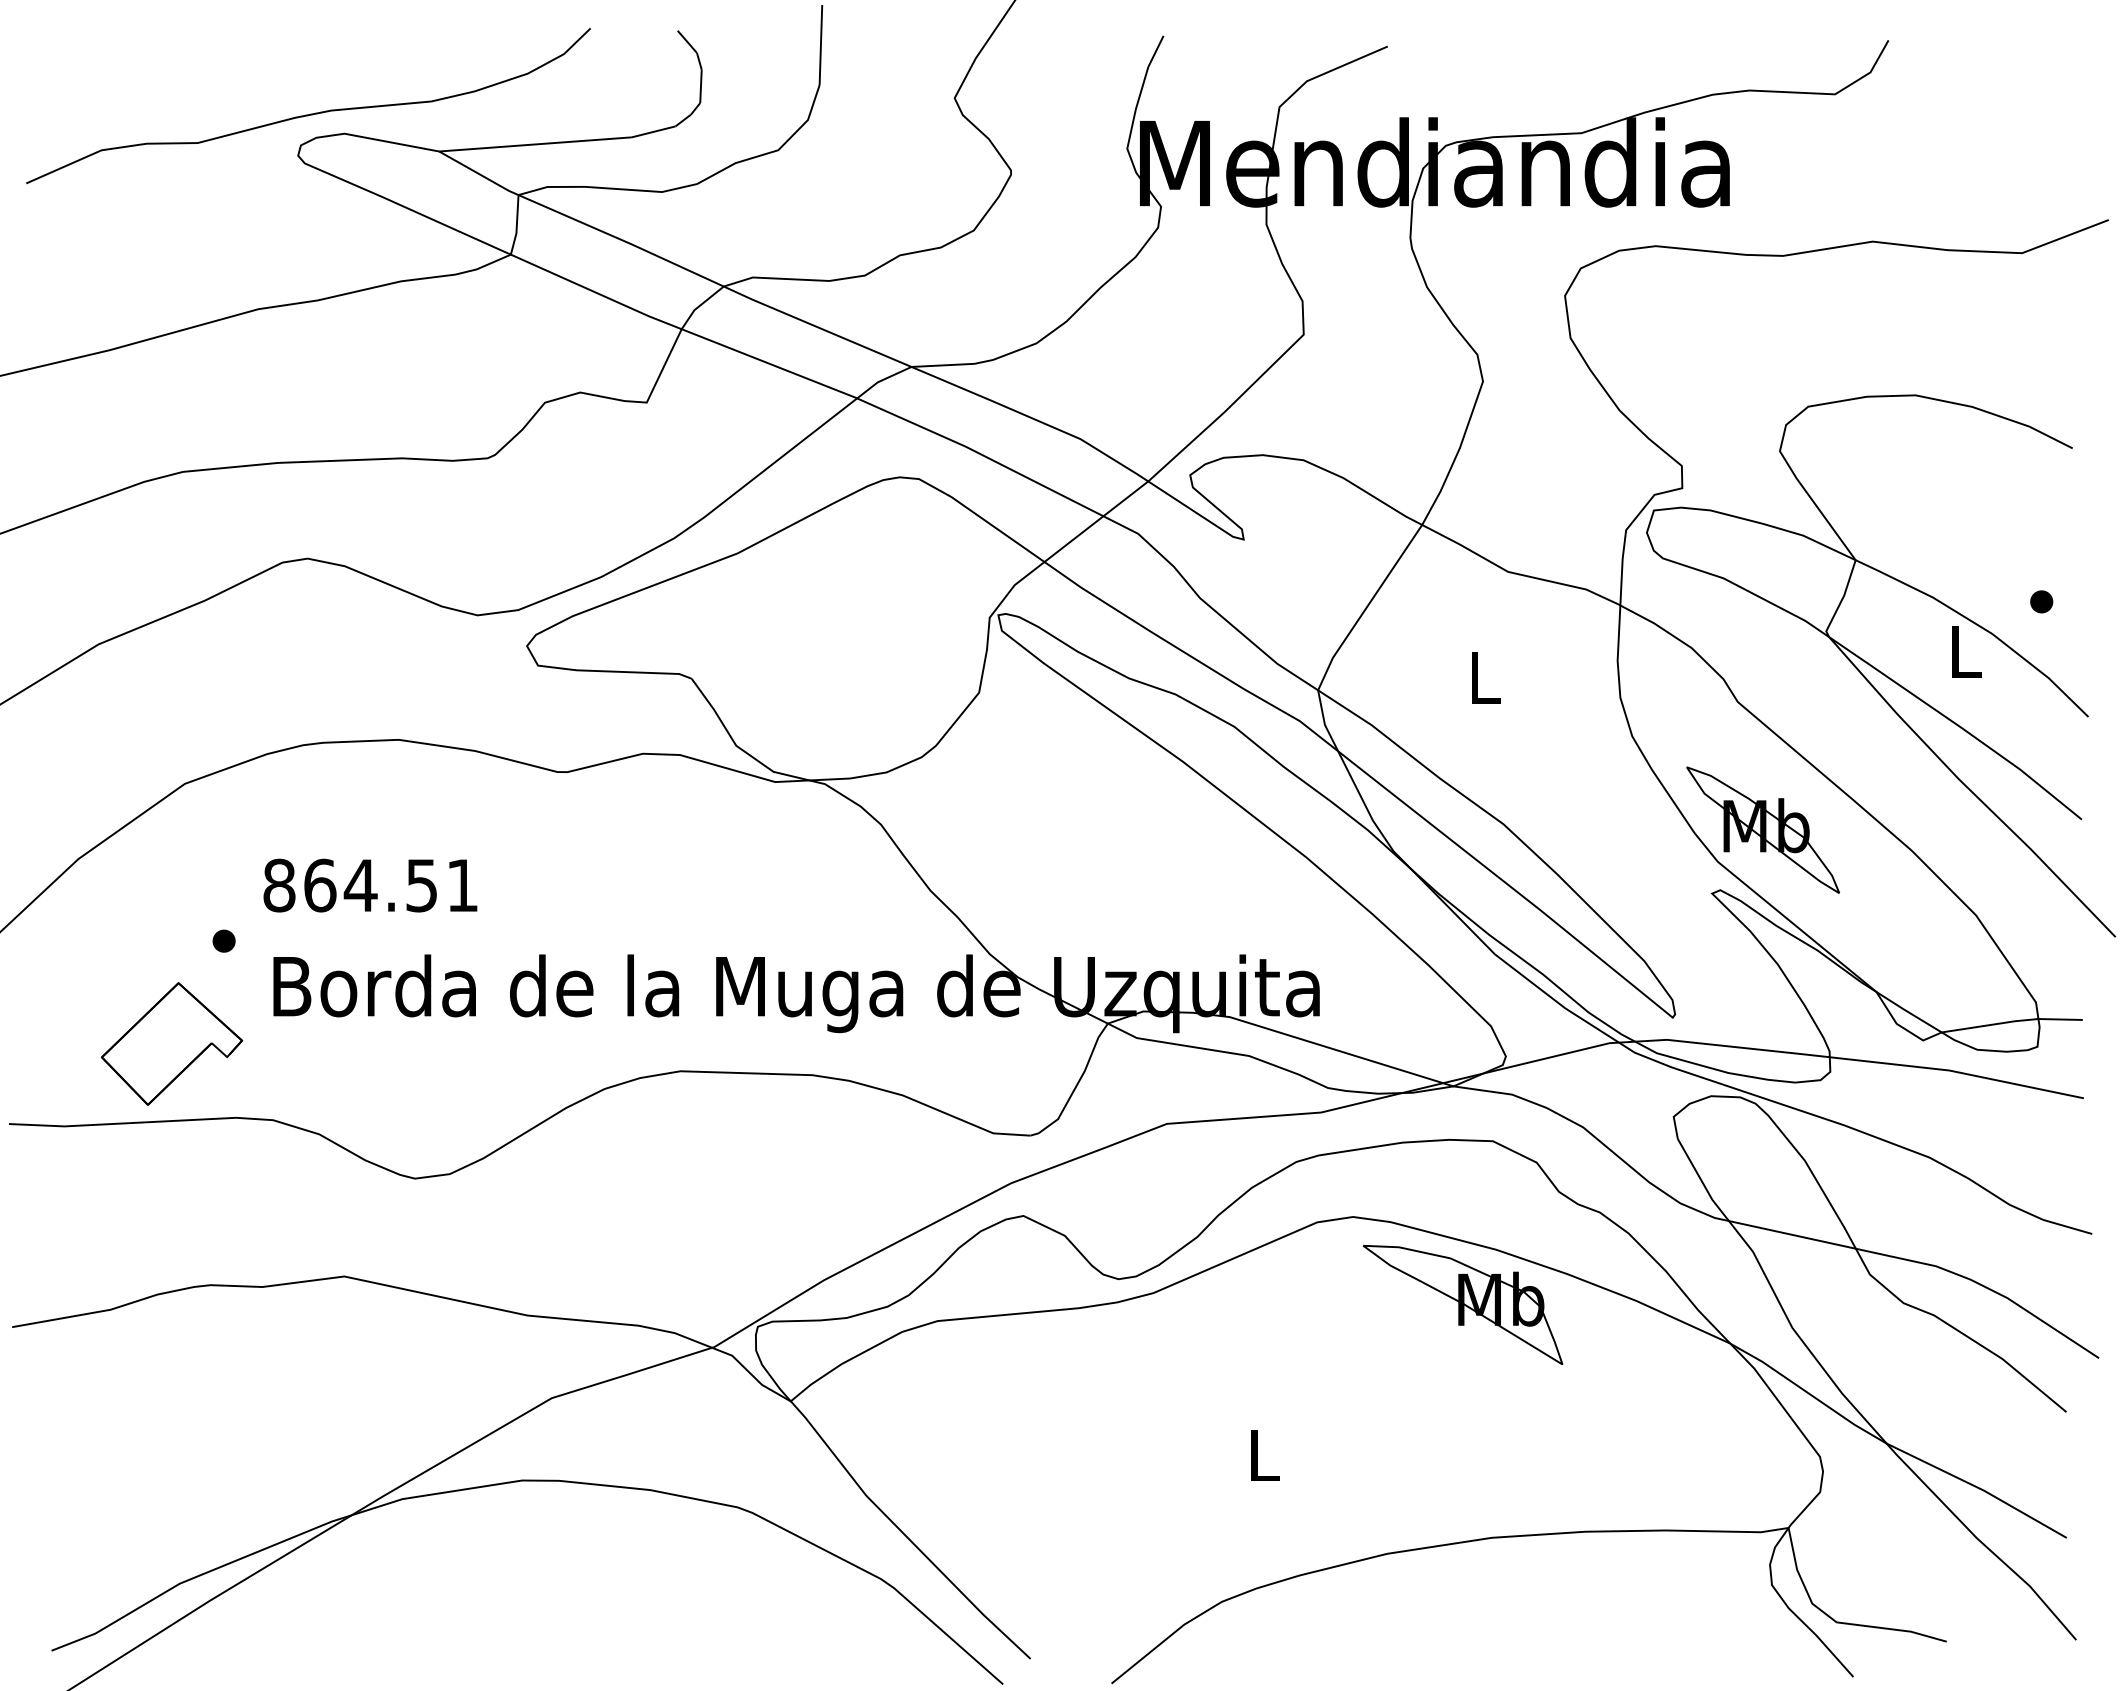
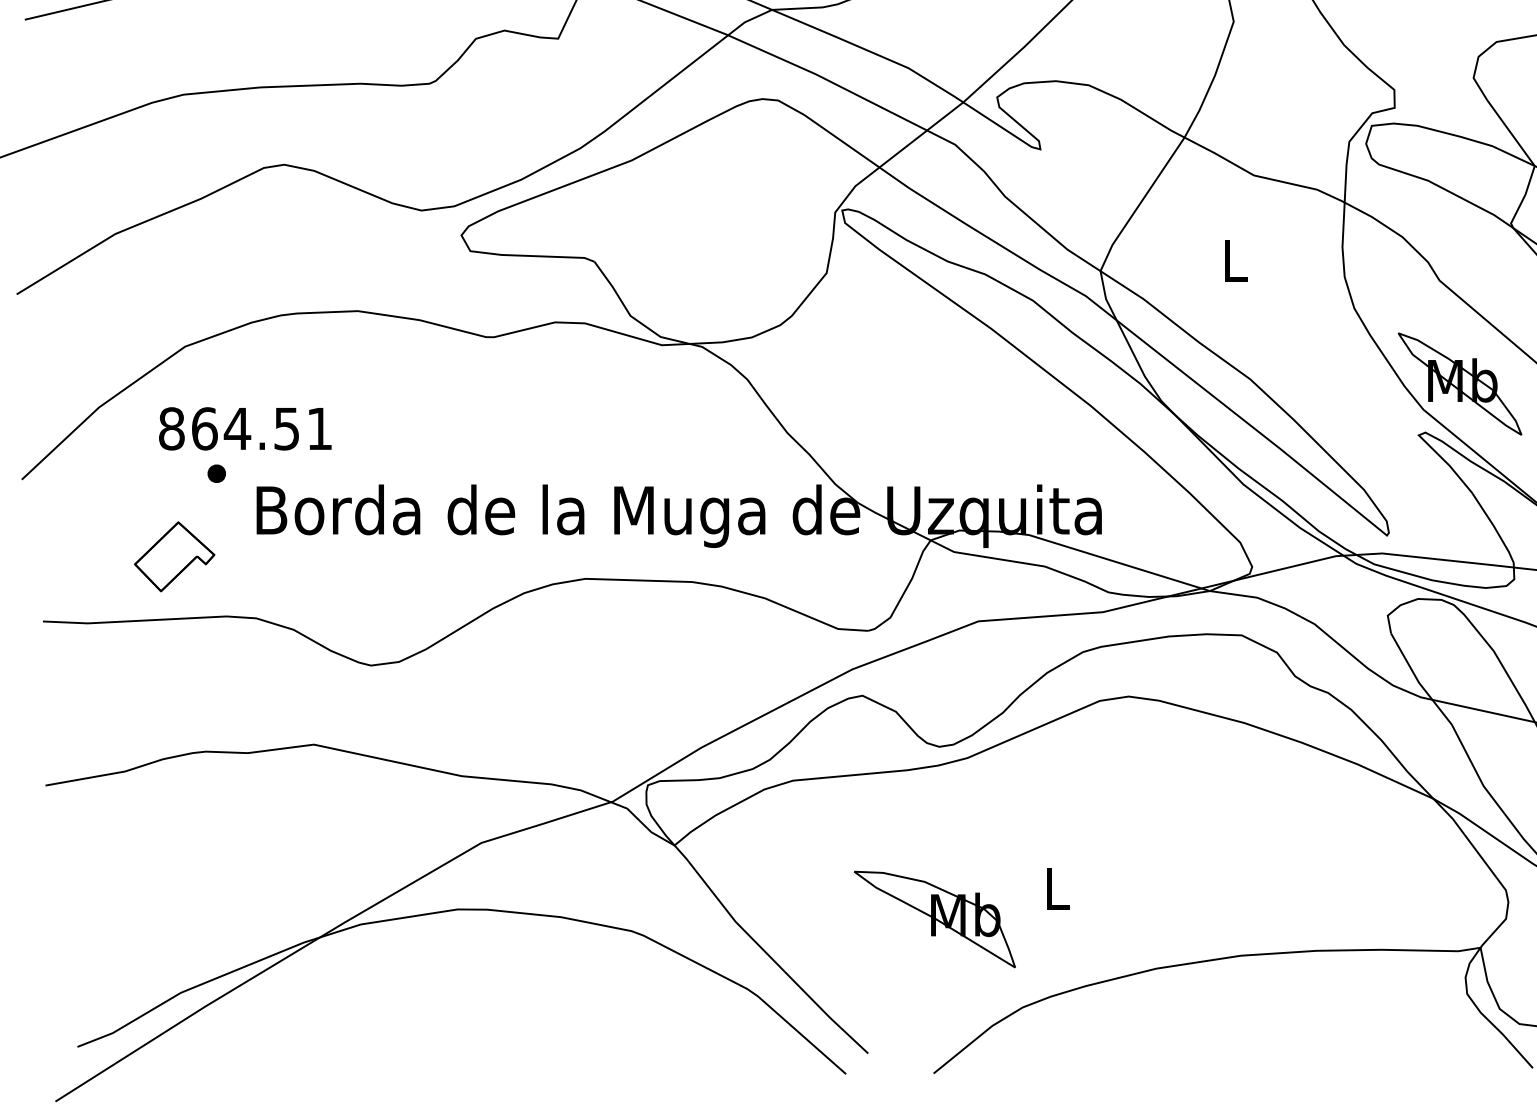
text: (370, 885) -> (245, 428), moved
part: (171, 1043) -> (174, 556), size x0.7
part: (1463, 1304) -> (935, 919), moved

